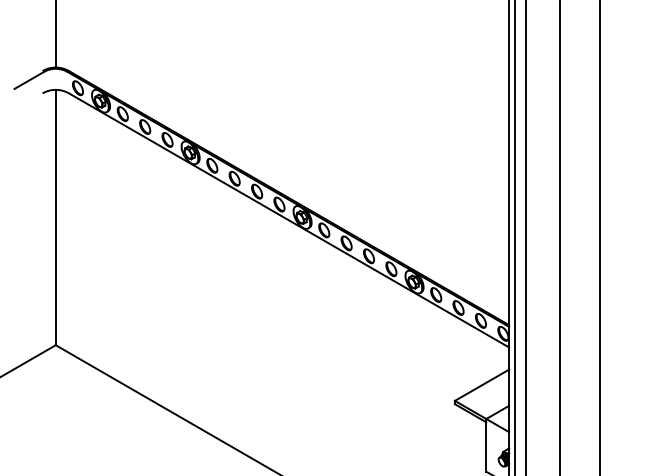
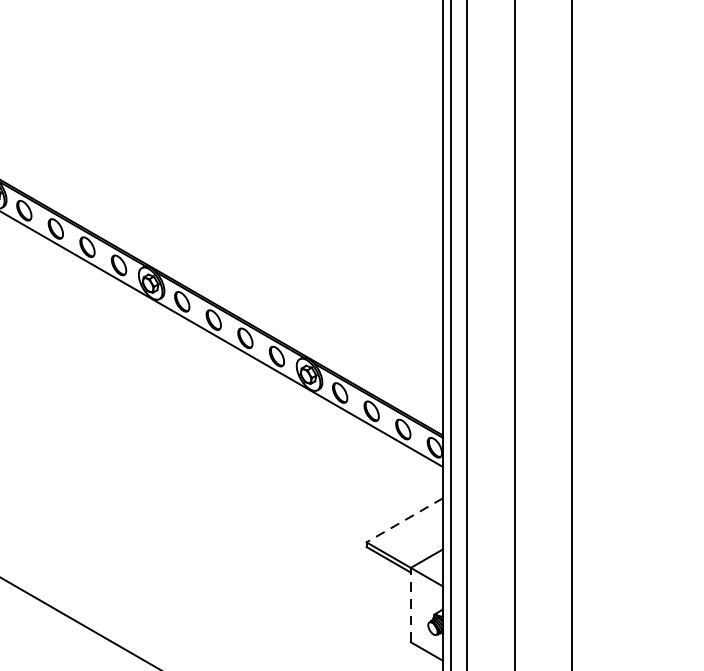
line: (481, 385) -> (404, 520), solid -> dashed
line: (486, 444) -> (411, 603), solid -> dashed

